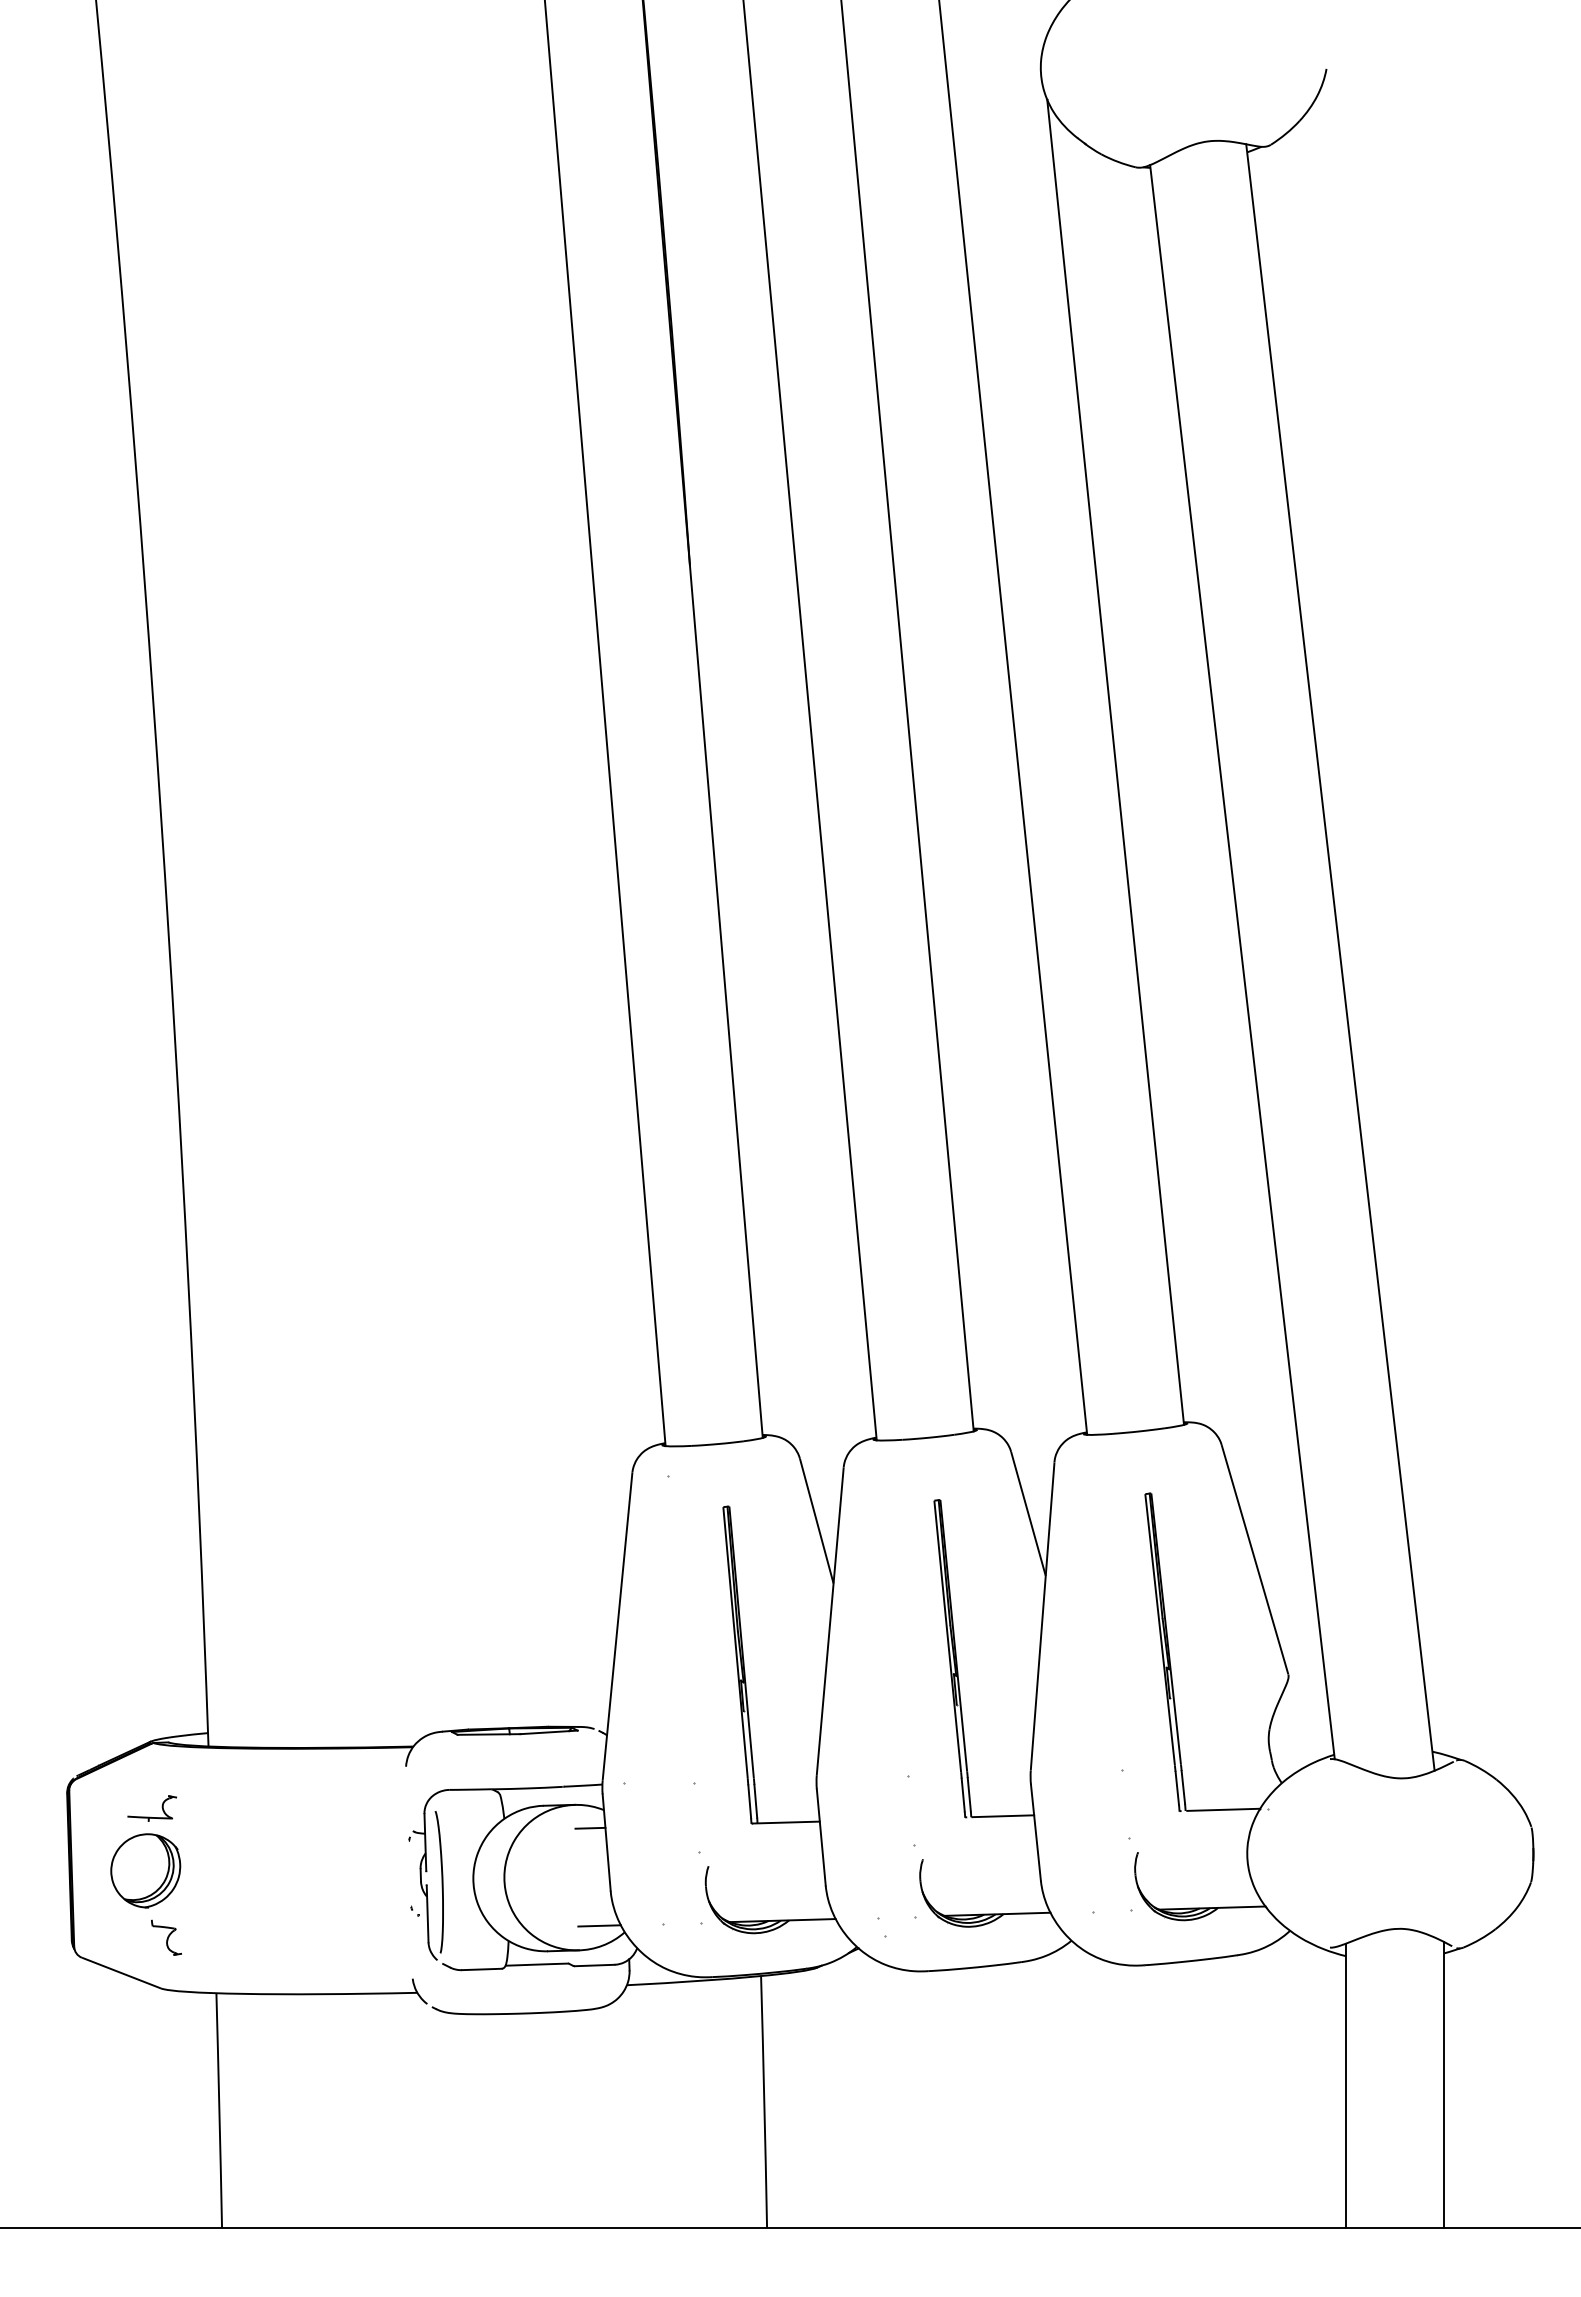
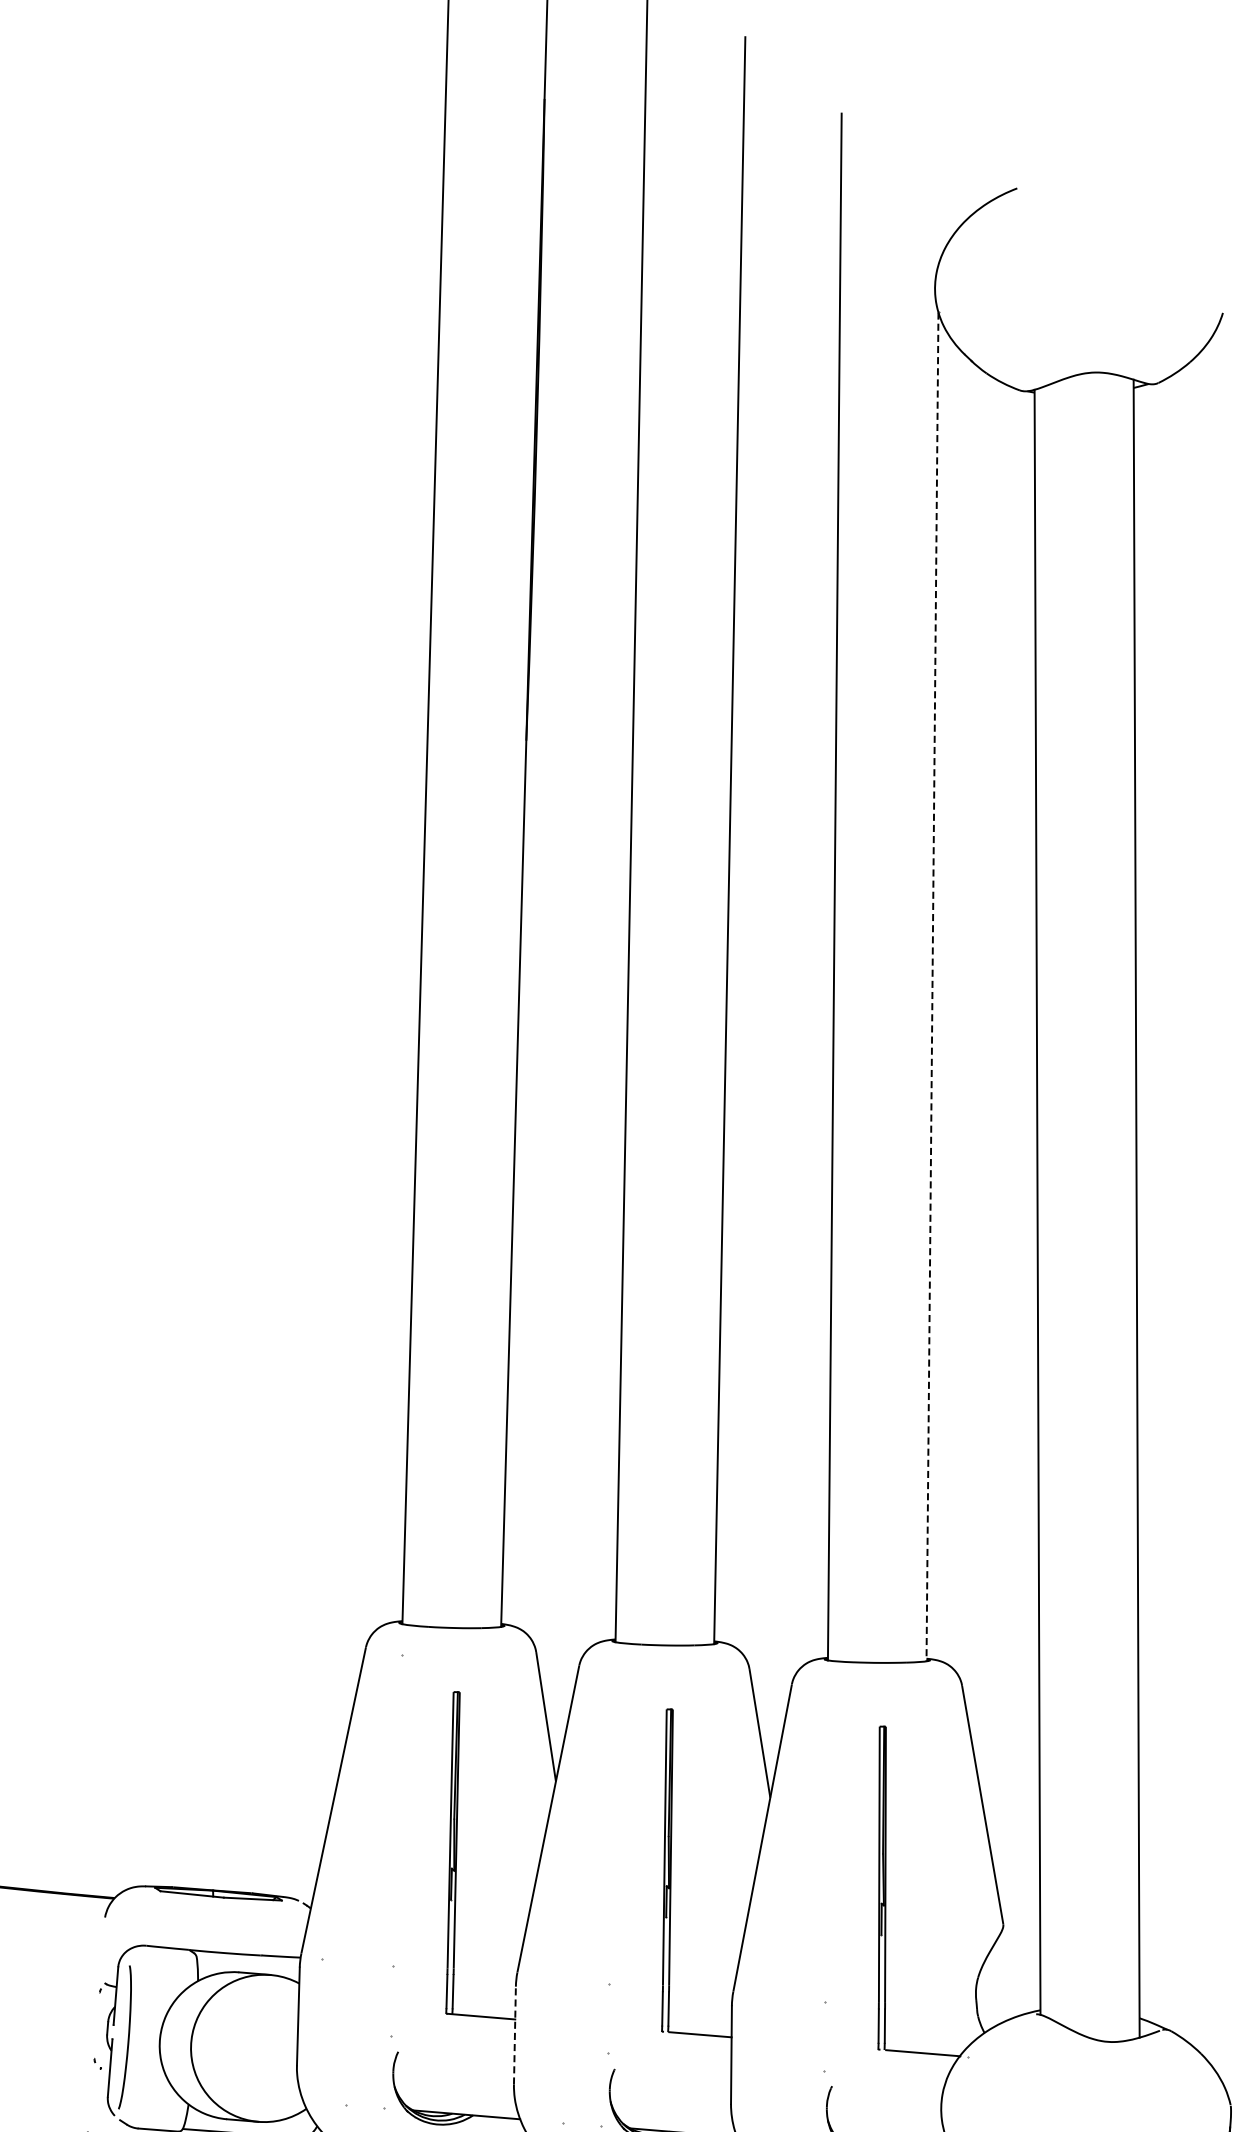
line: (1115, 762) -> (932, 987), solid -> dashed
line: (590, 1827) -> (283, 1999), removed
line: (821, 1836) -> (515, 2034), solid -> dashed
line: (599, 1925) -> (281, 2099), removed

